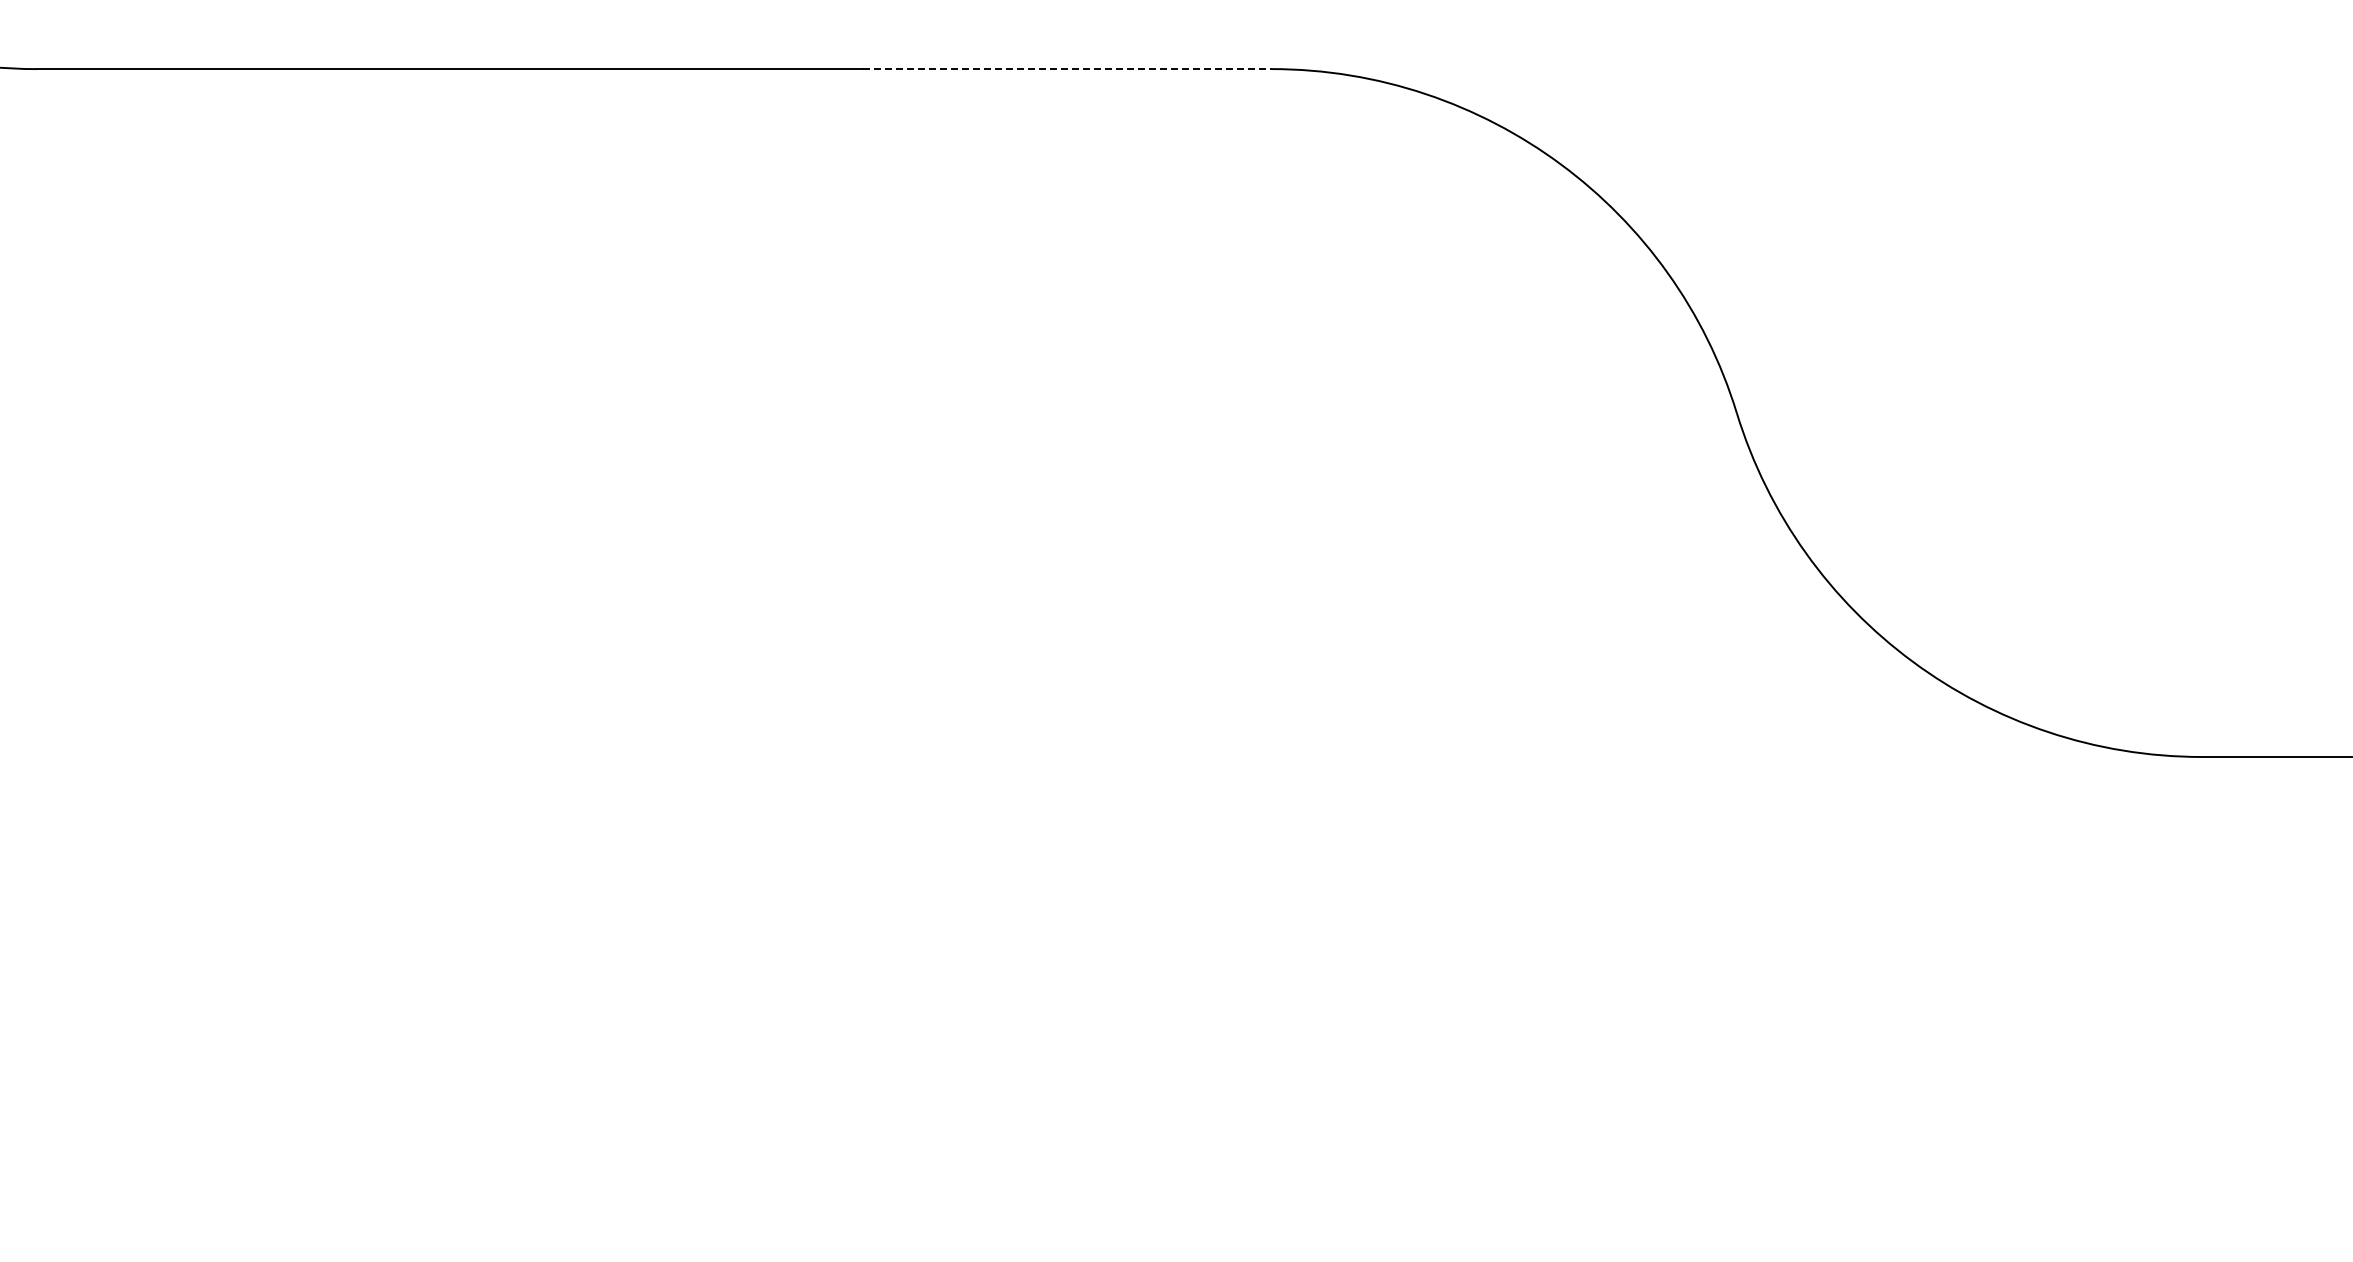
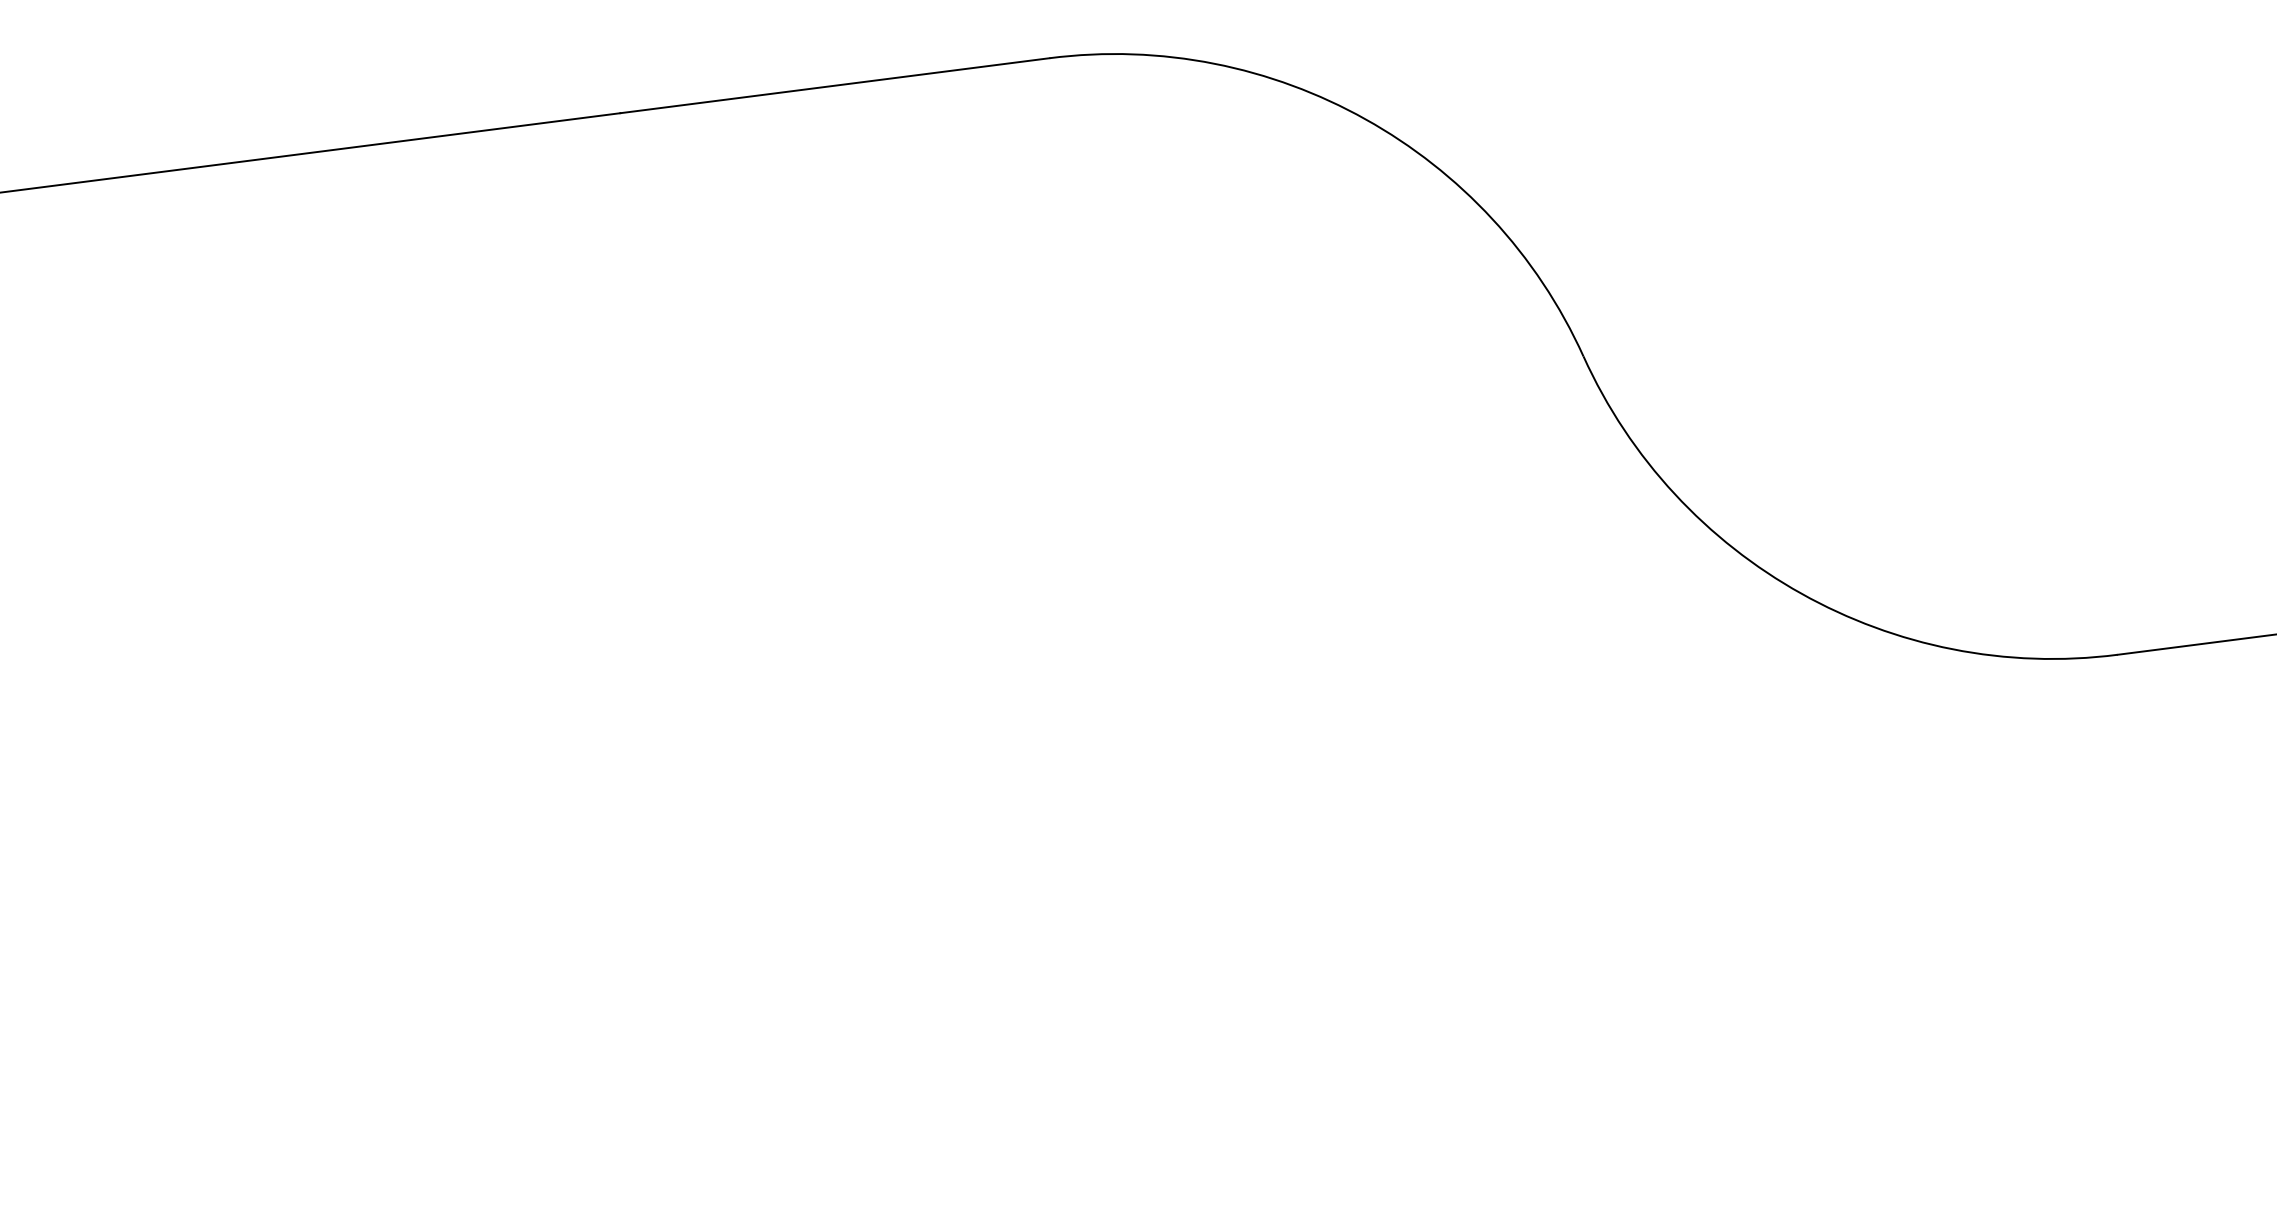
line: (1067, 69) -> (835, 86), dashed -> solid

